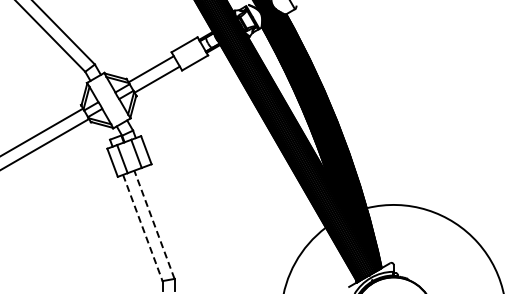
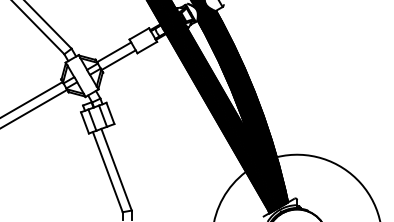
line: (154, 224) -> (116, 169), dashed -> solid
line: (142, 227) -> (107, 171), dashed -> solid

